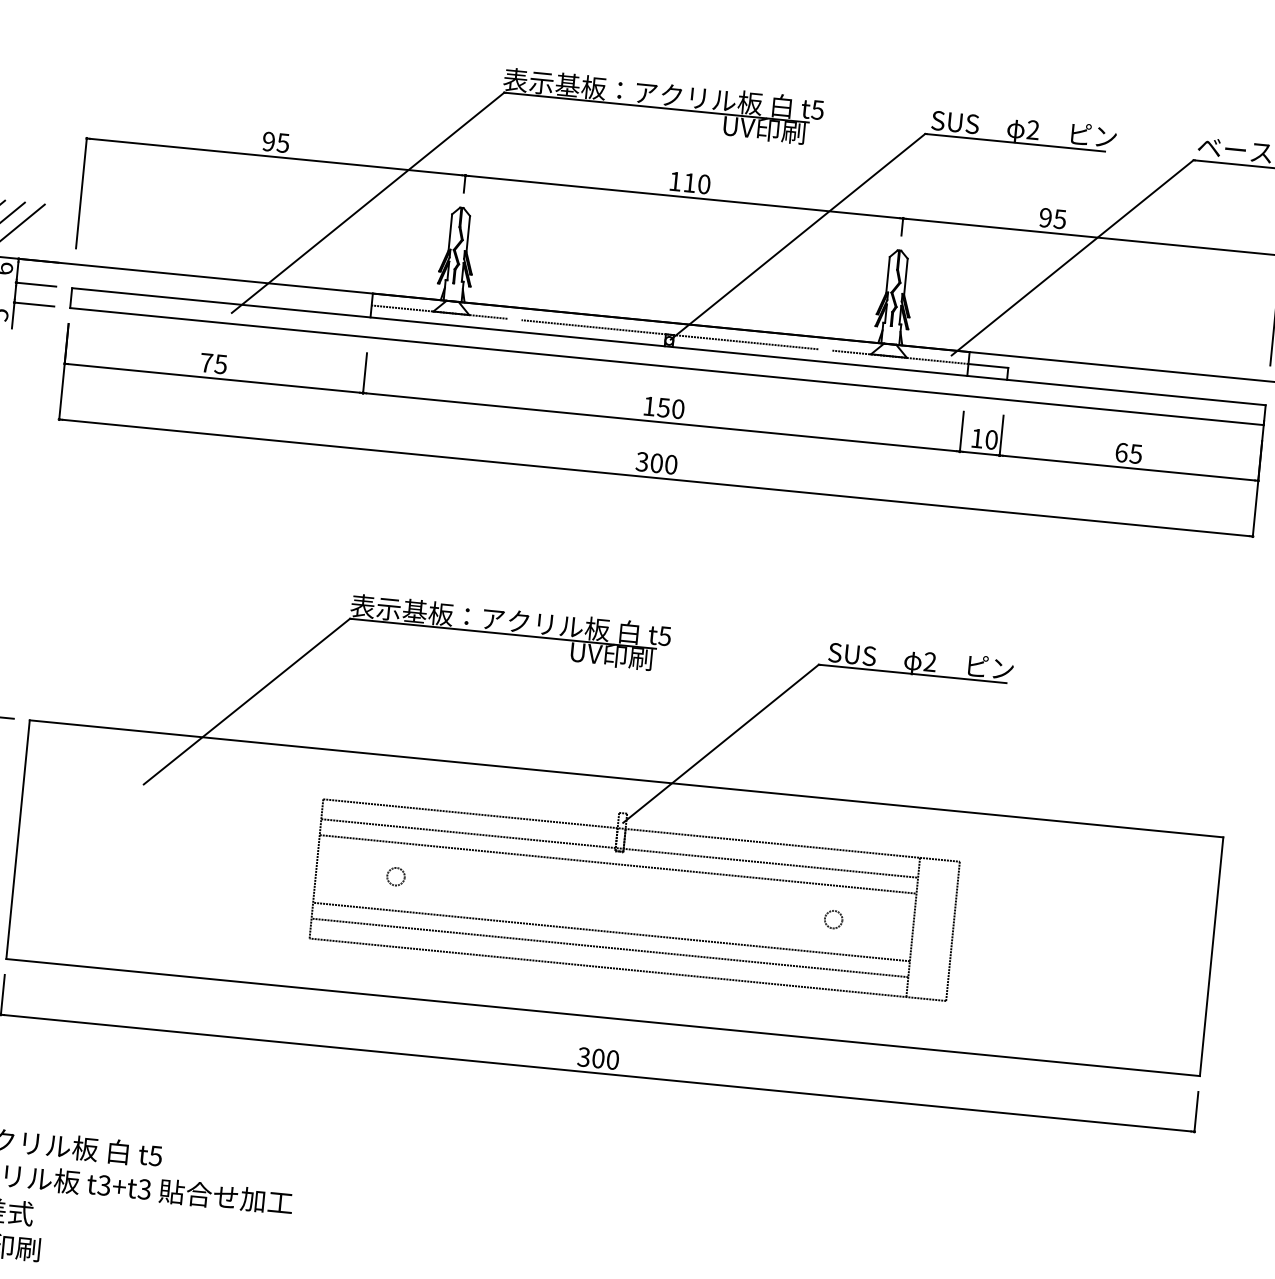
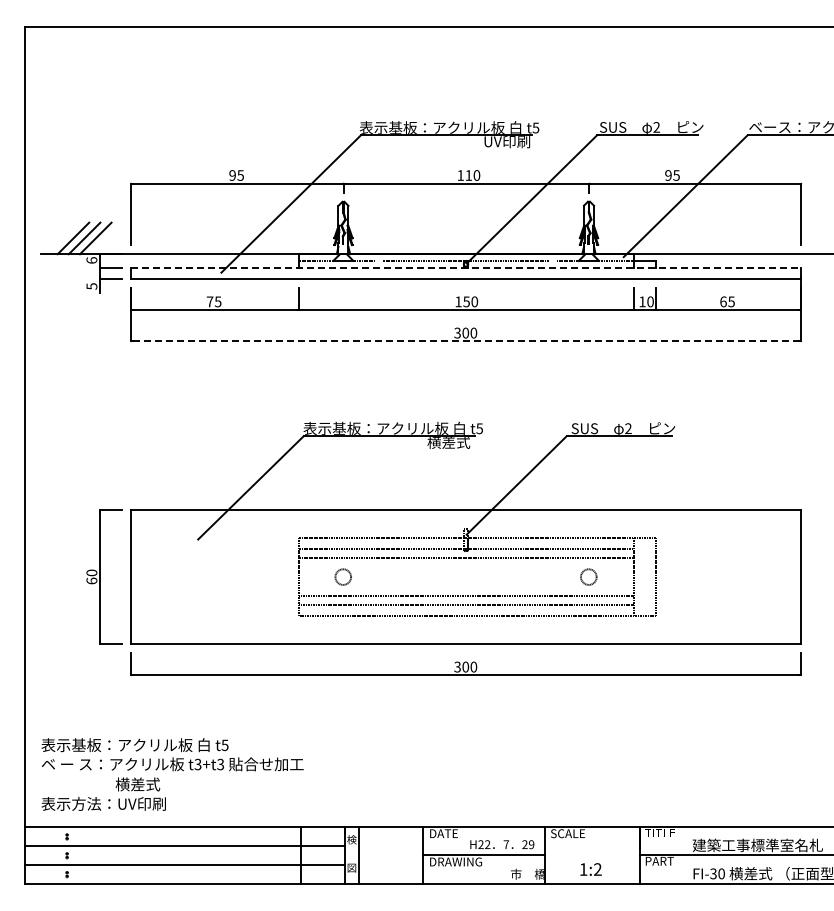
line: (669, 346) -> (466, 267), solid -> dashed
line: (656, 478) -> (466, 341), solid -> dashed
text: (610, 655) -> (450, 442), UV印刷 -> 横差式
circle: (396, 875) -> (343, 576), size x1.6
circle: (833, 918) -> (588, 576), size x1.6

